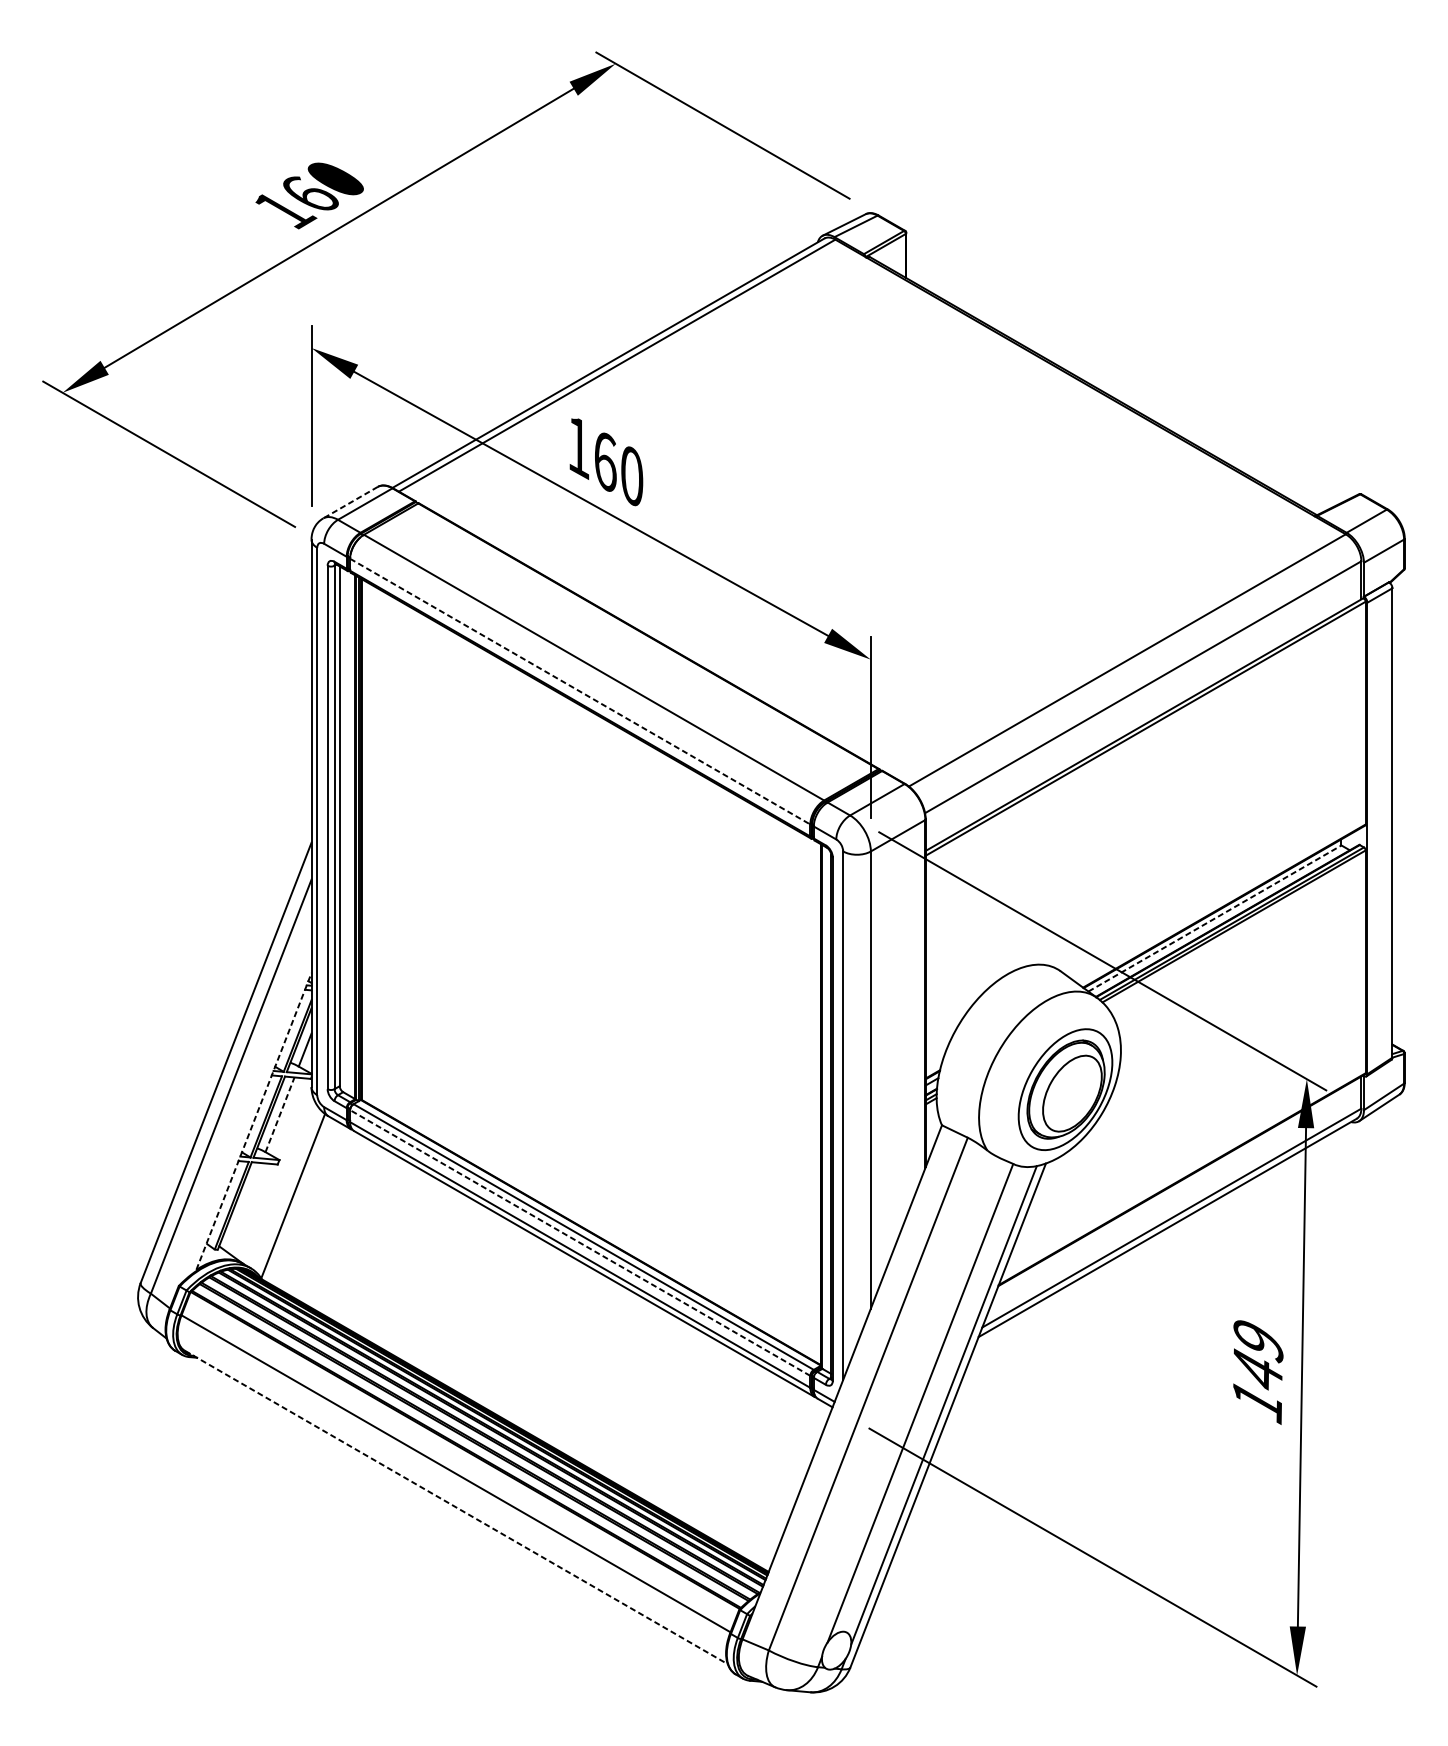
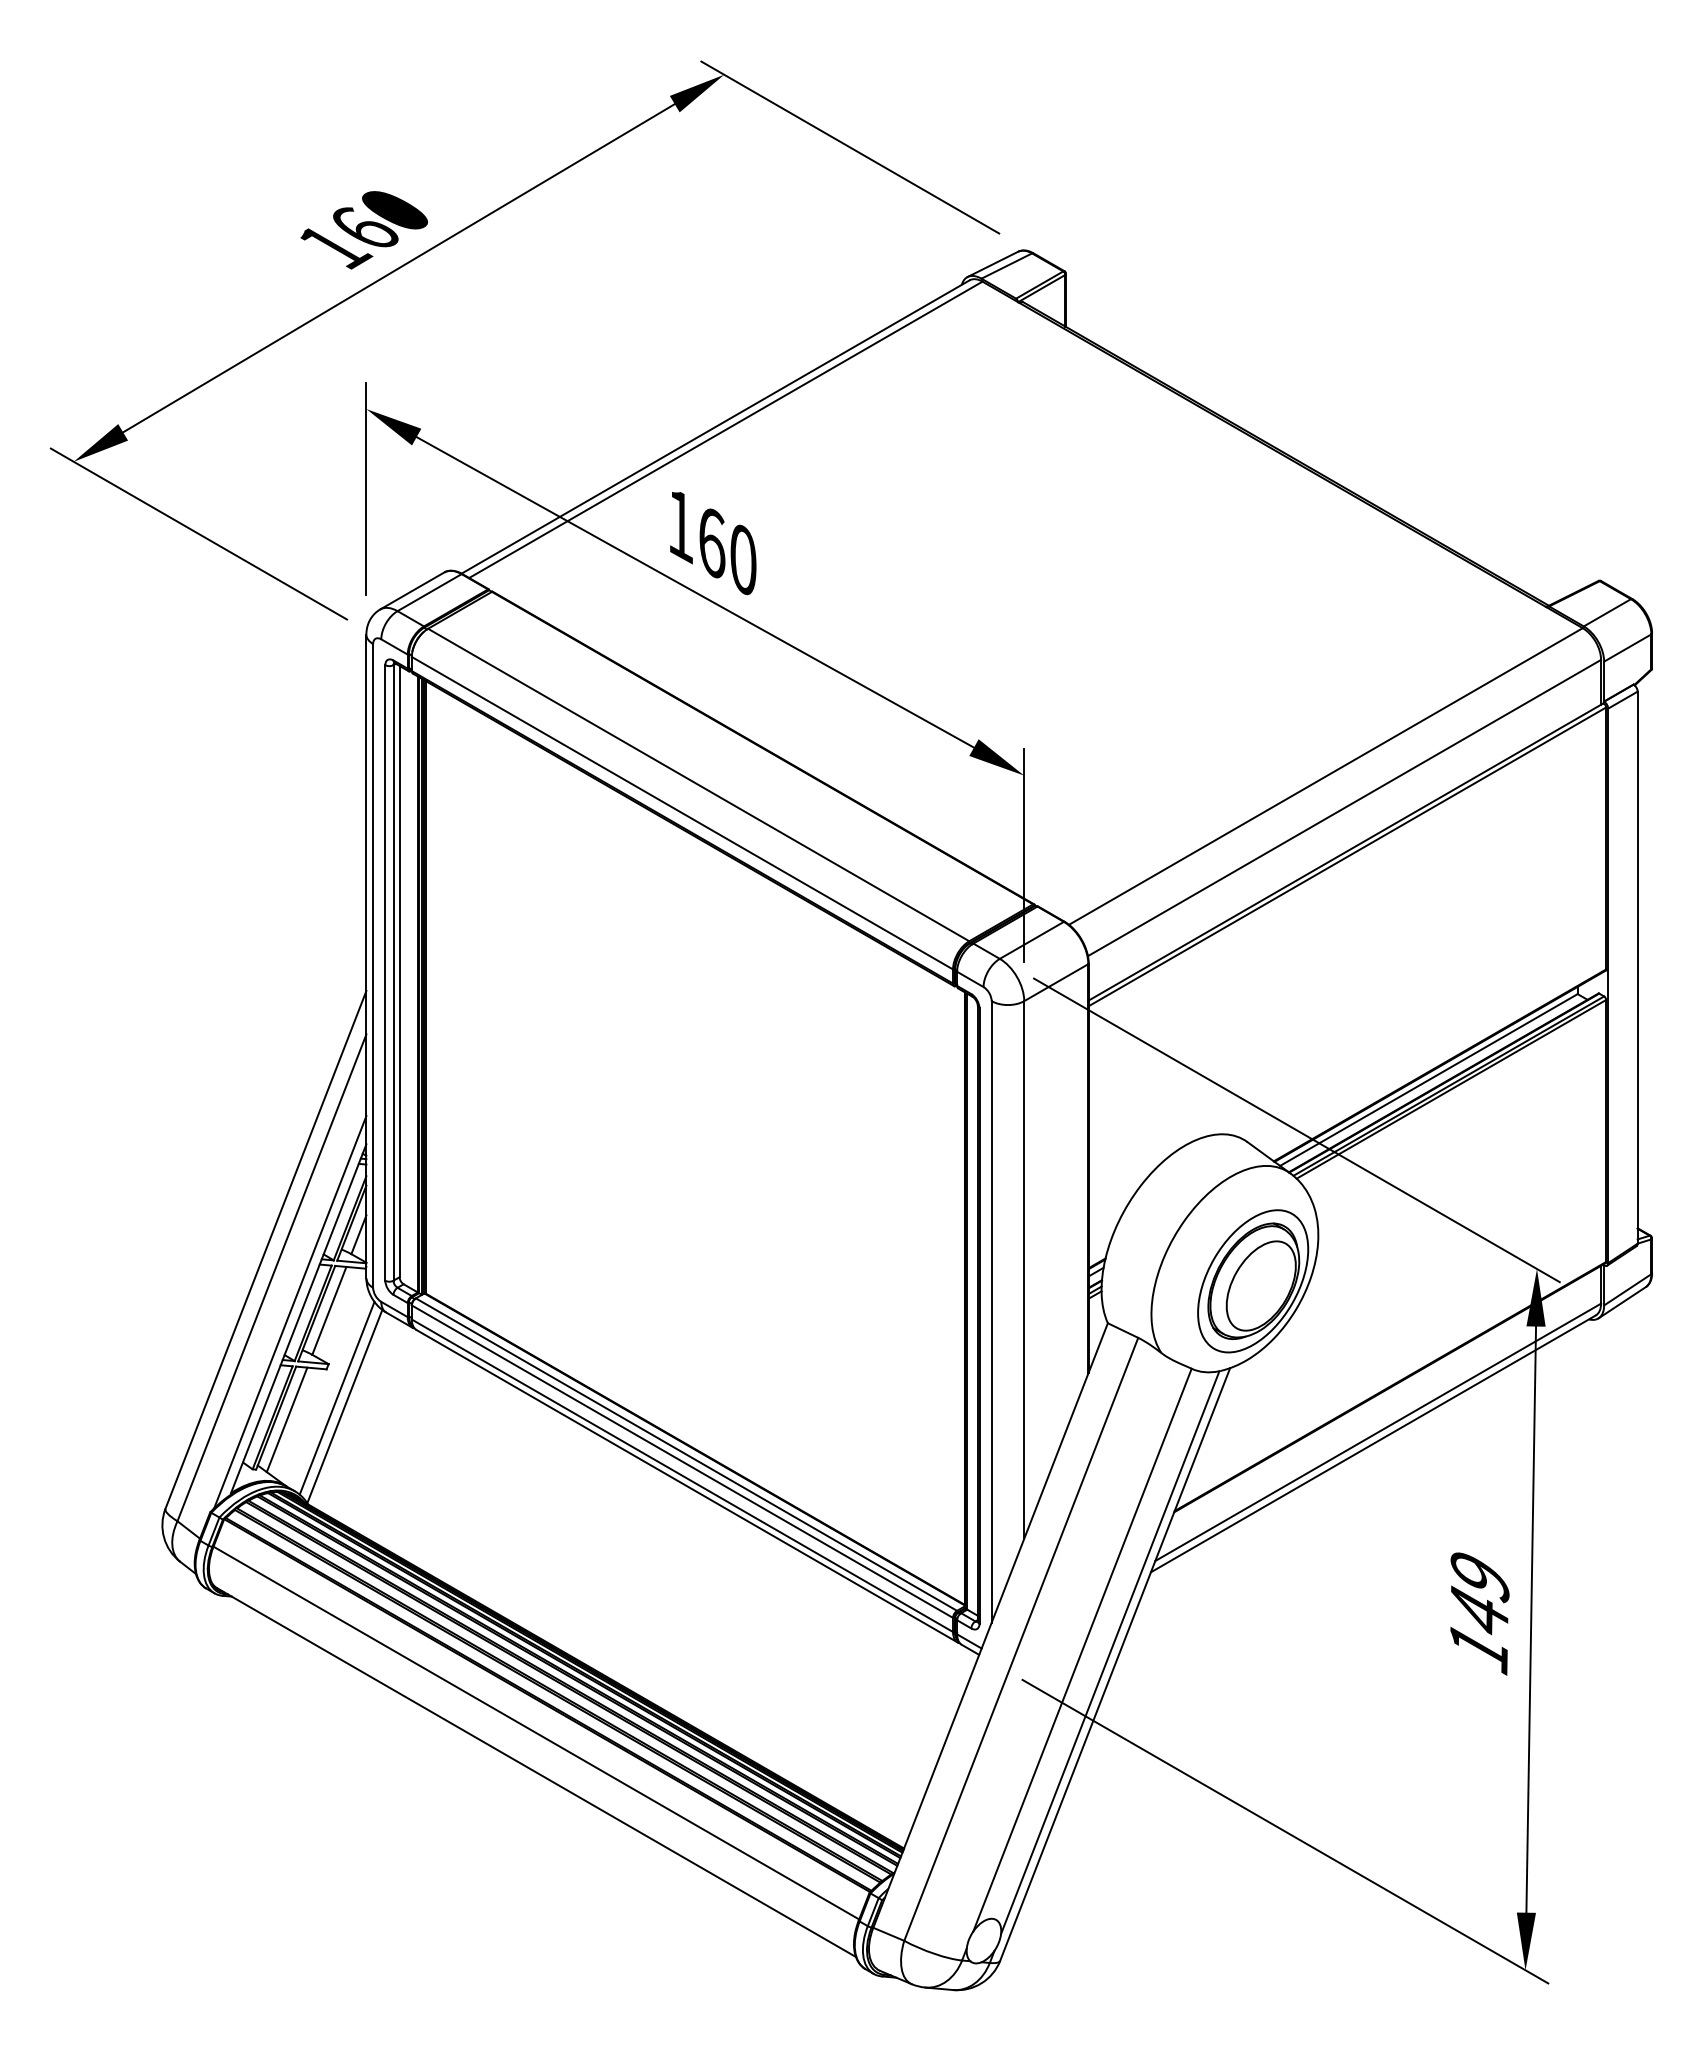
line: (349, 503) -> (411, 591), dashed -> solid
line: (580, 691) -> (682, 813), dashed -> solid
line: (1214, 918) -> (1428, 1080), dashed -> solid
line: (280, 1114) -> (329, 1310), dashed -> solid
line: (246, 1116) -> (290, 1312), added
line: (253, 1121) -> (298, 1318), dashed -> solid
line: (286, 1188) -> (336, 1397), added
line: (243, 1207) -> (286, 1419), added
line: (579, 1242) -> (681, 1461), dashed -> solid
line: (456, 1507) -> (536, 1772), dashed -> solid

